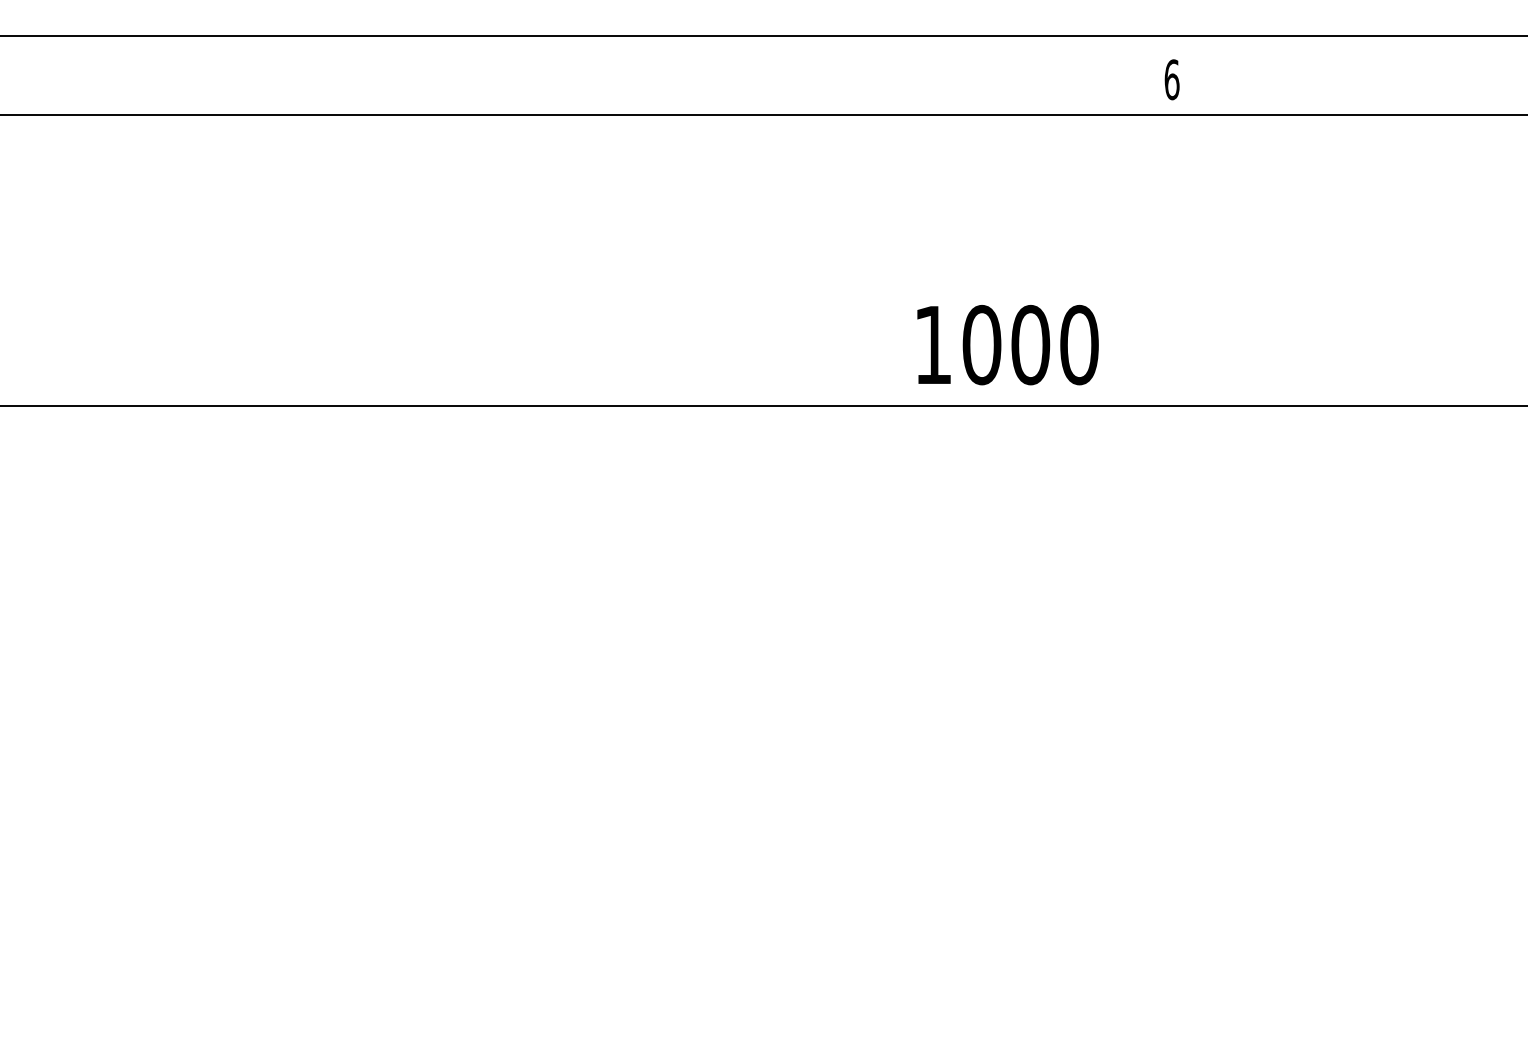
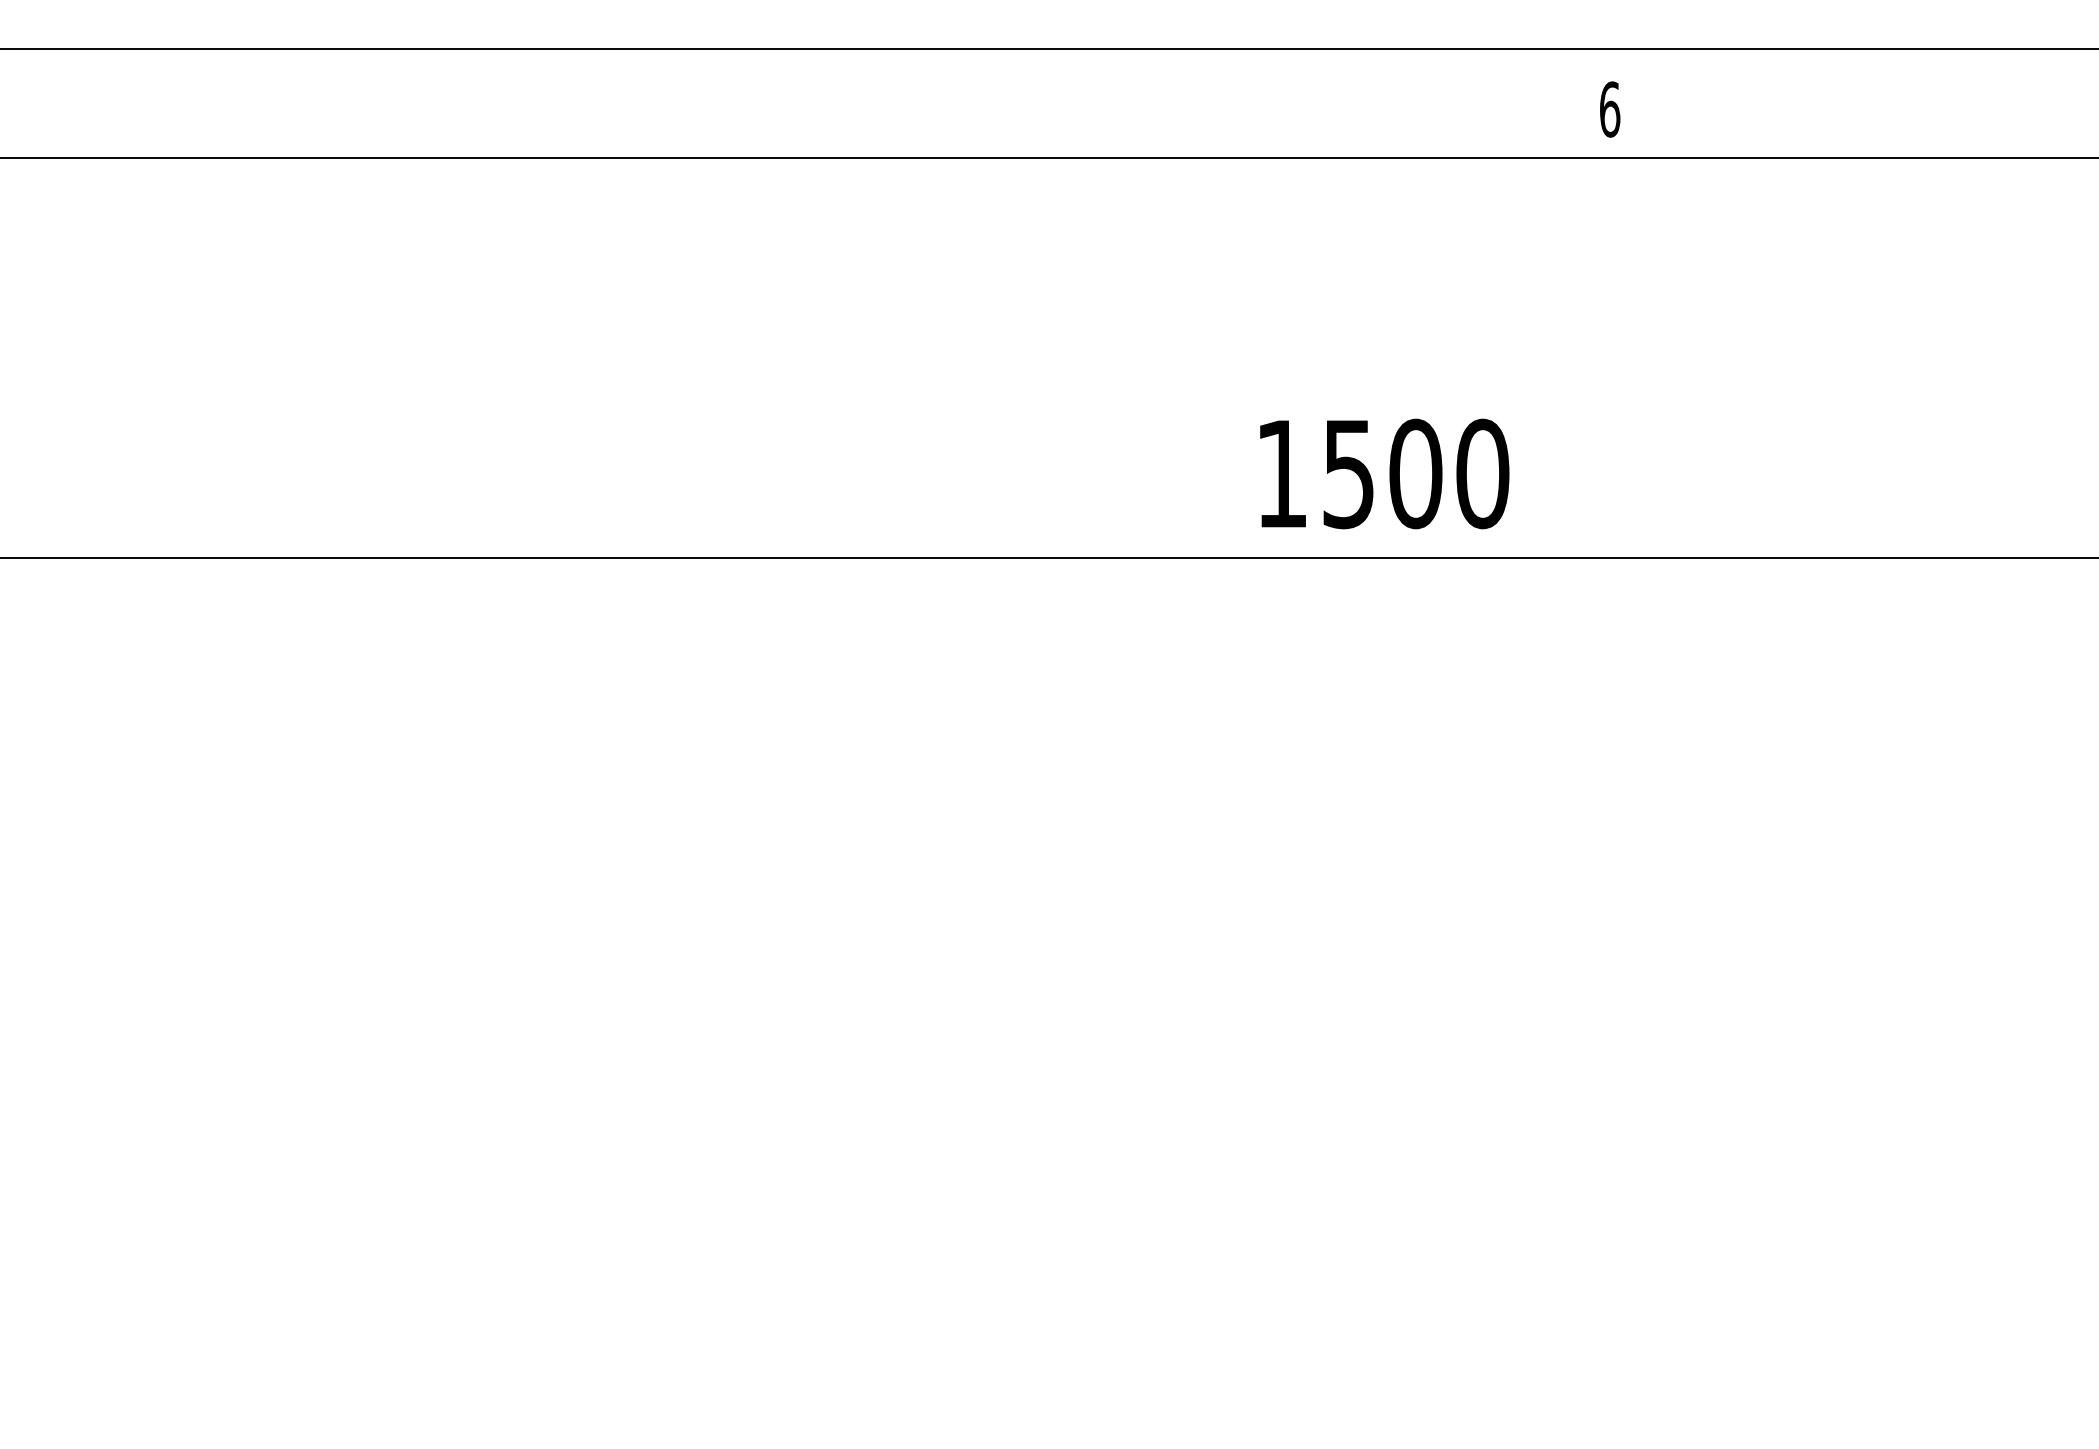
text: (981, 345) -> (1348, 474), 1000 -> 1500

